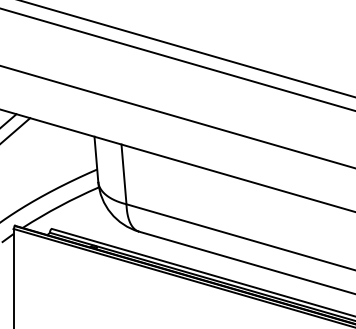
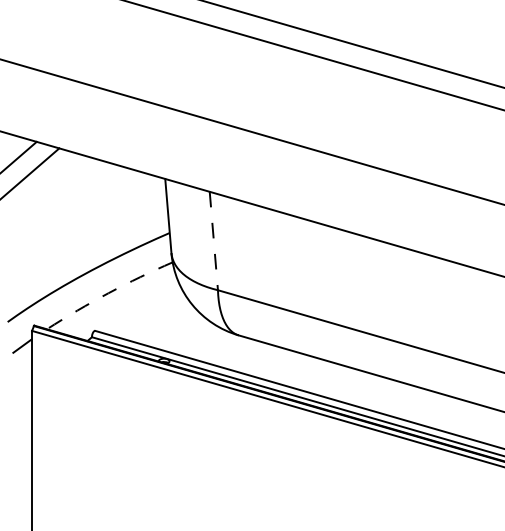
line: (124, 174) -> (214, 241), solid -> dashed
arc: (60, 206) -> (109, 293), solid -> dashed

